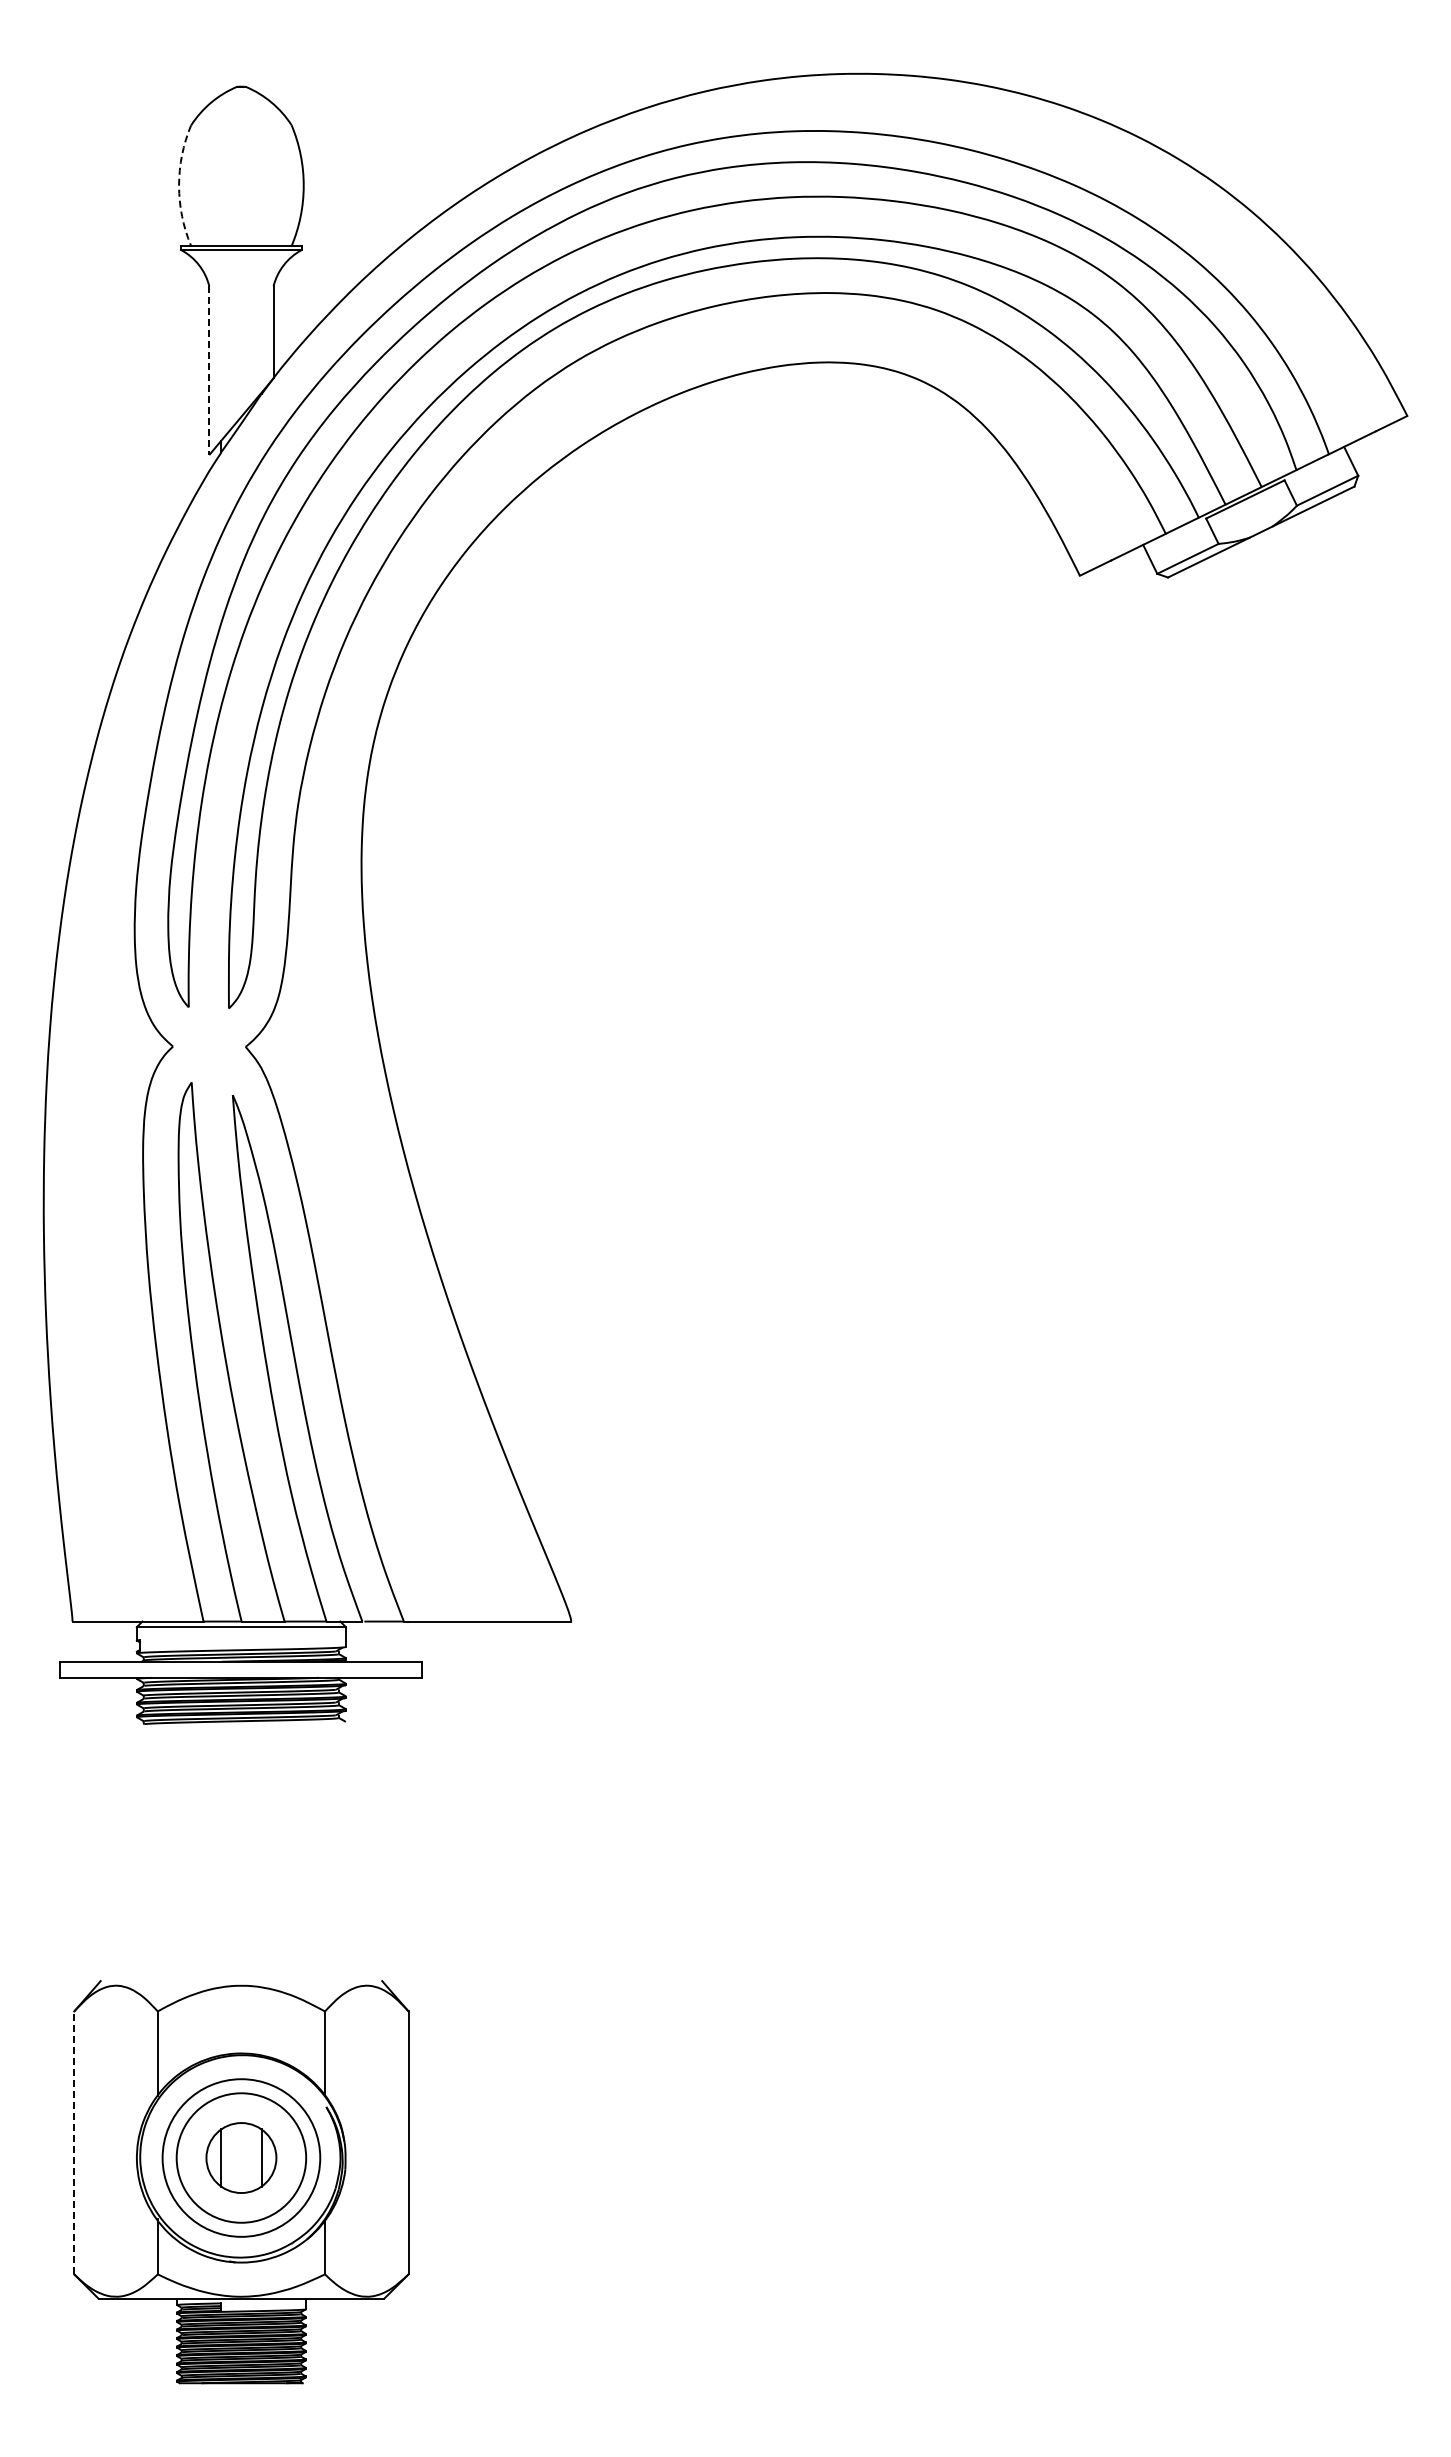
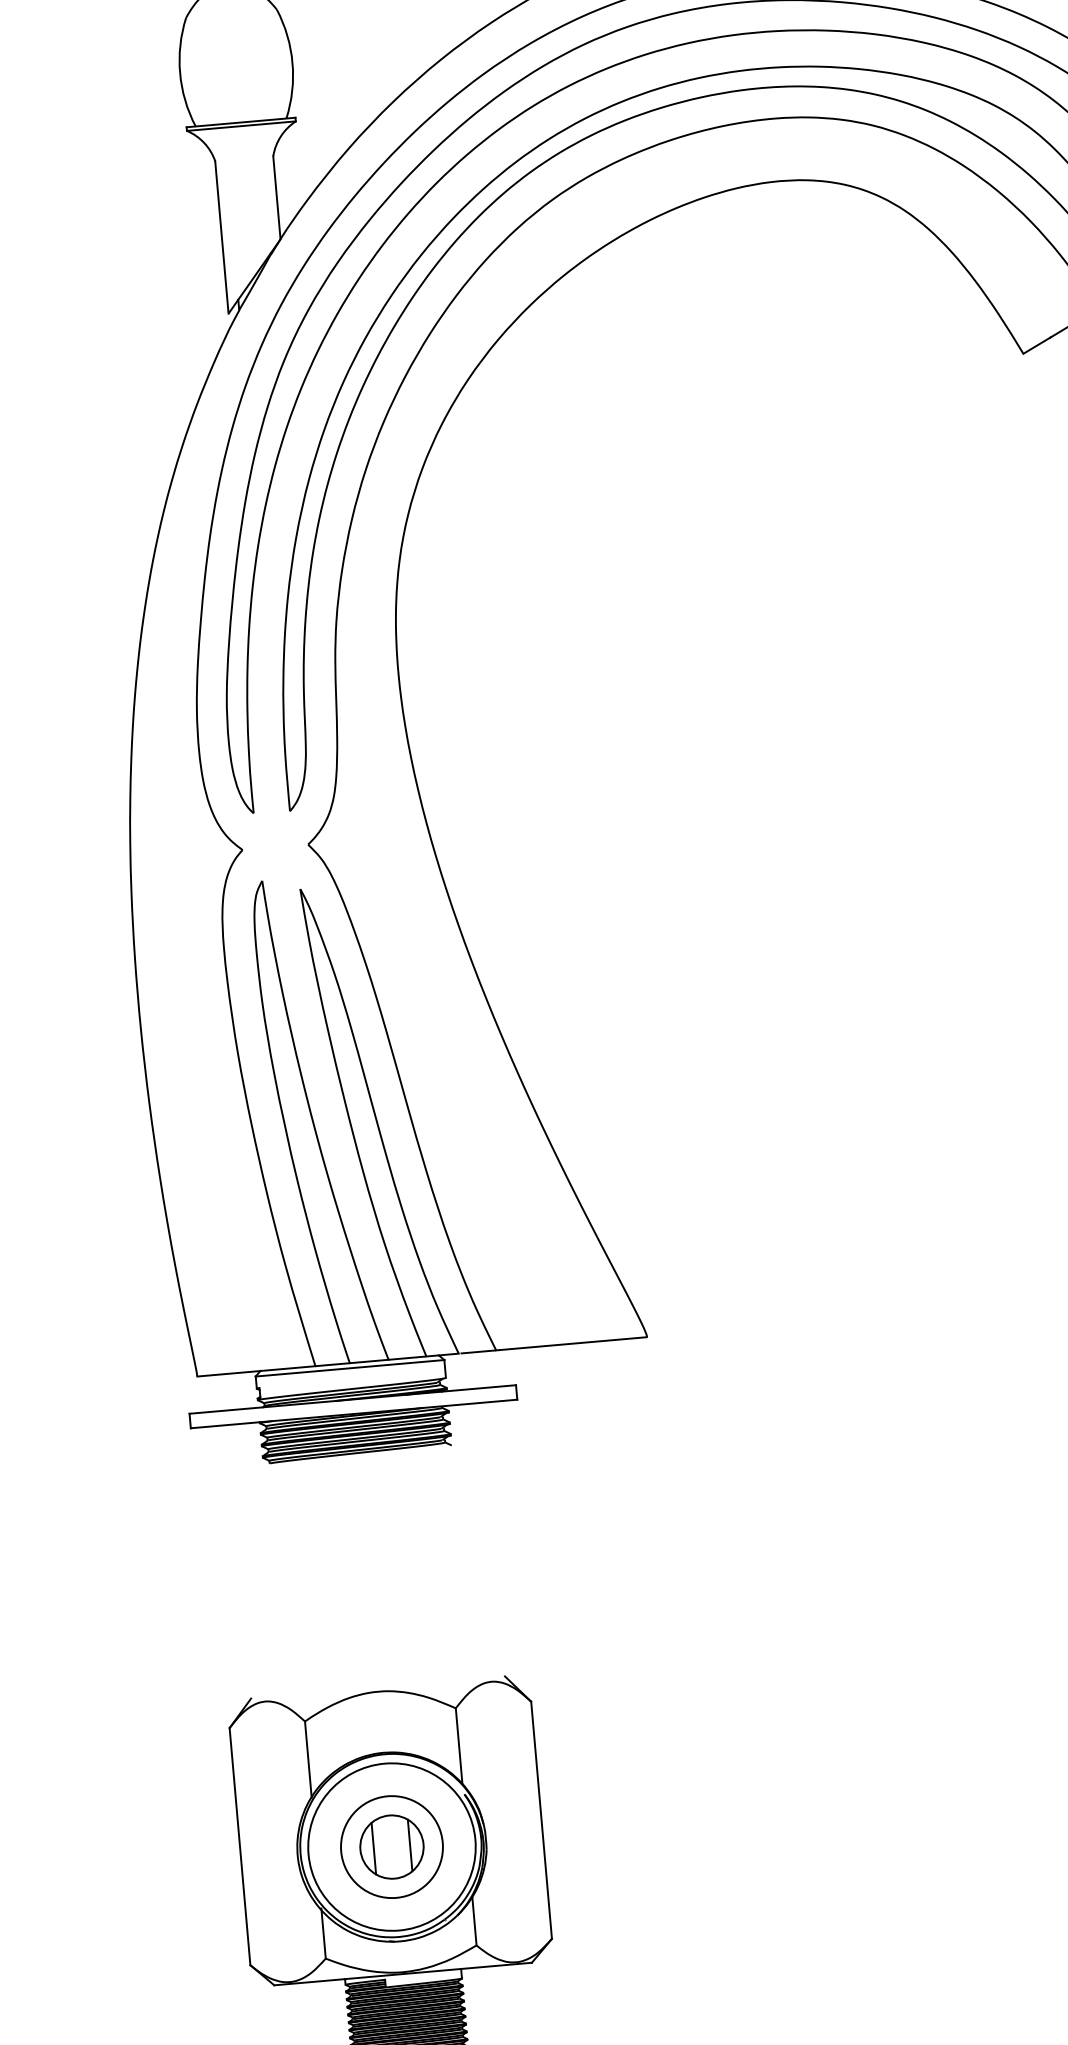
arc: (179, 185) -> (180, 72), dashed -> solid
line: (209, 371) -> (222, 238), dashed -> solid
line: (74, 2142) -> (240, 1846), dashed -> solid
circle: (240, 2157) -> (391, 1846), size x1.43
circle: (241, 2157) -> (392, 1846), size x0.71

